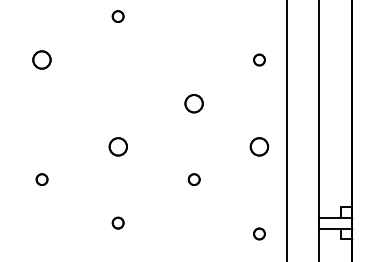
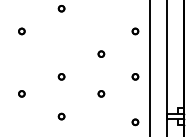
part: (41, 60) -> (21, 31), size x0.62
part: (194, 102) -> (101, 53), size x0.62
part: (117, 146) -> (61, 76), size x0.62
part: (259, 146) -> (135, 76), size x0.62

